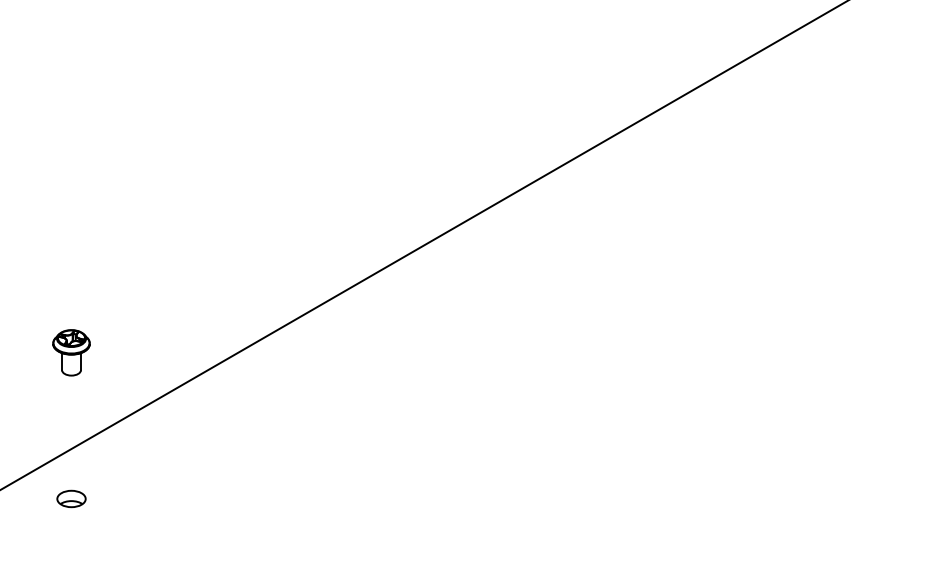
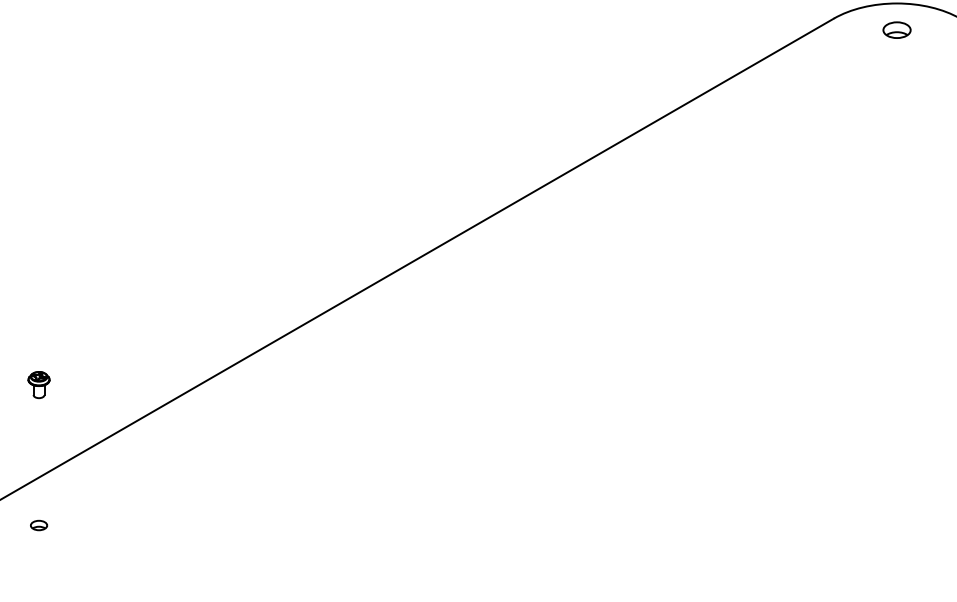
part: (70, 352) -> (38, 384), size x0.6
part: (70, 498) -> (38, 525), size x0.6

